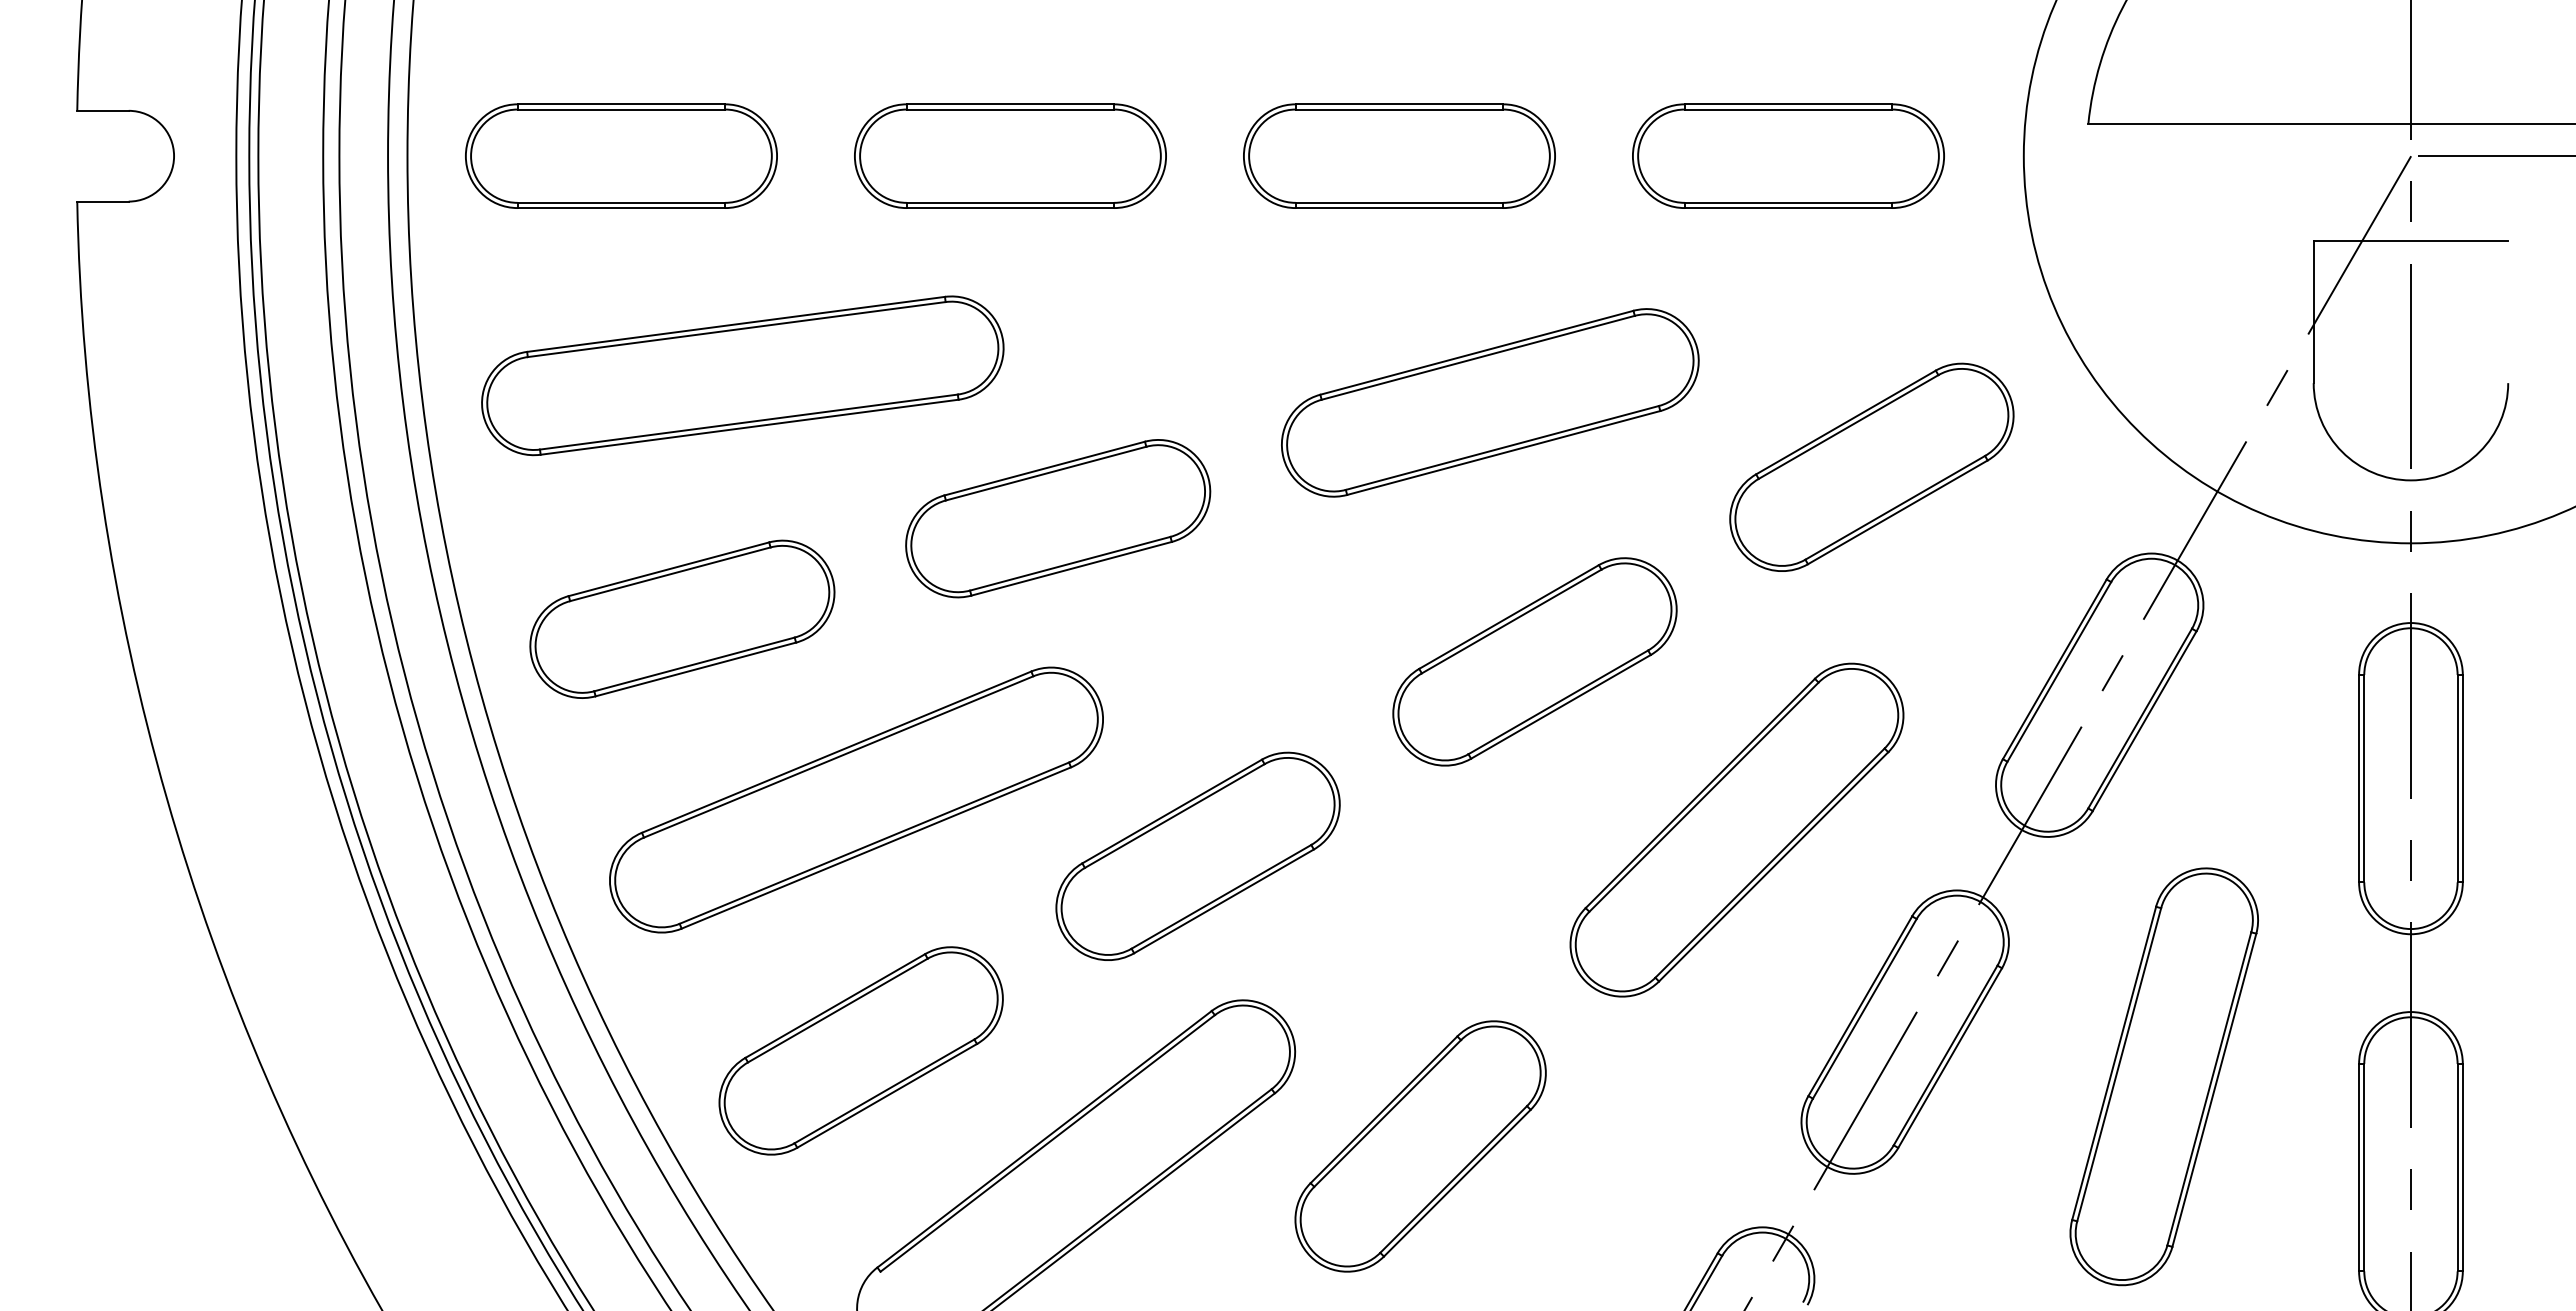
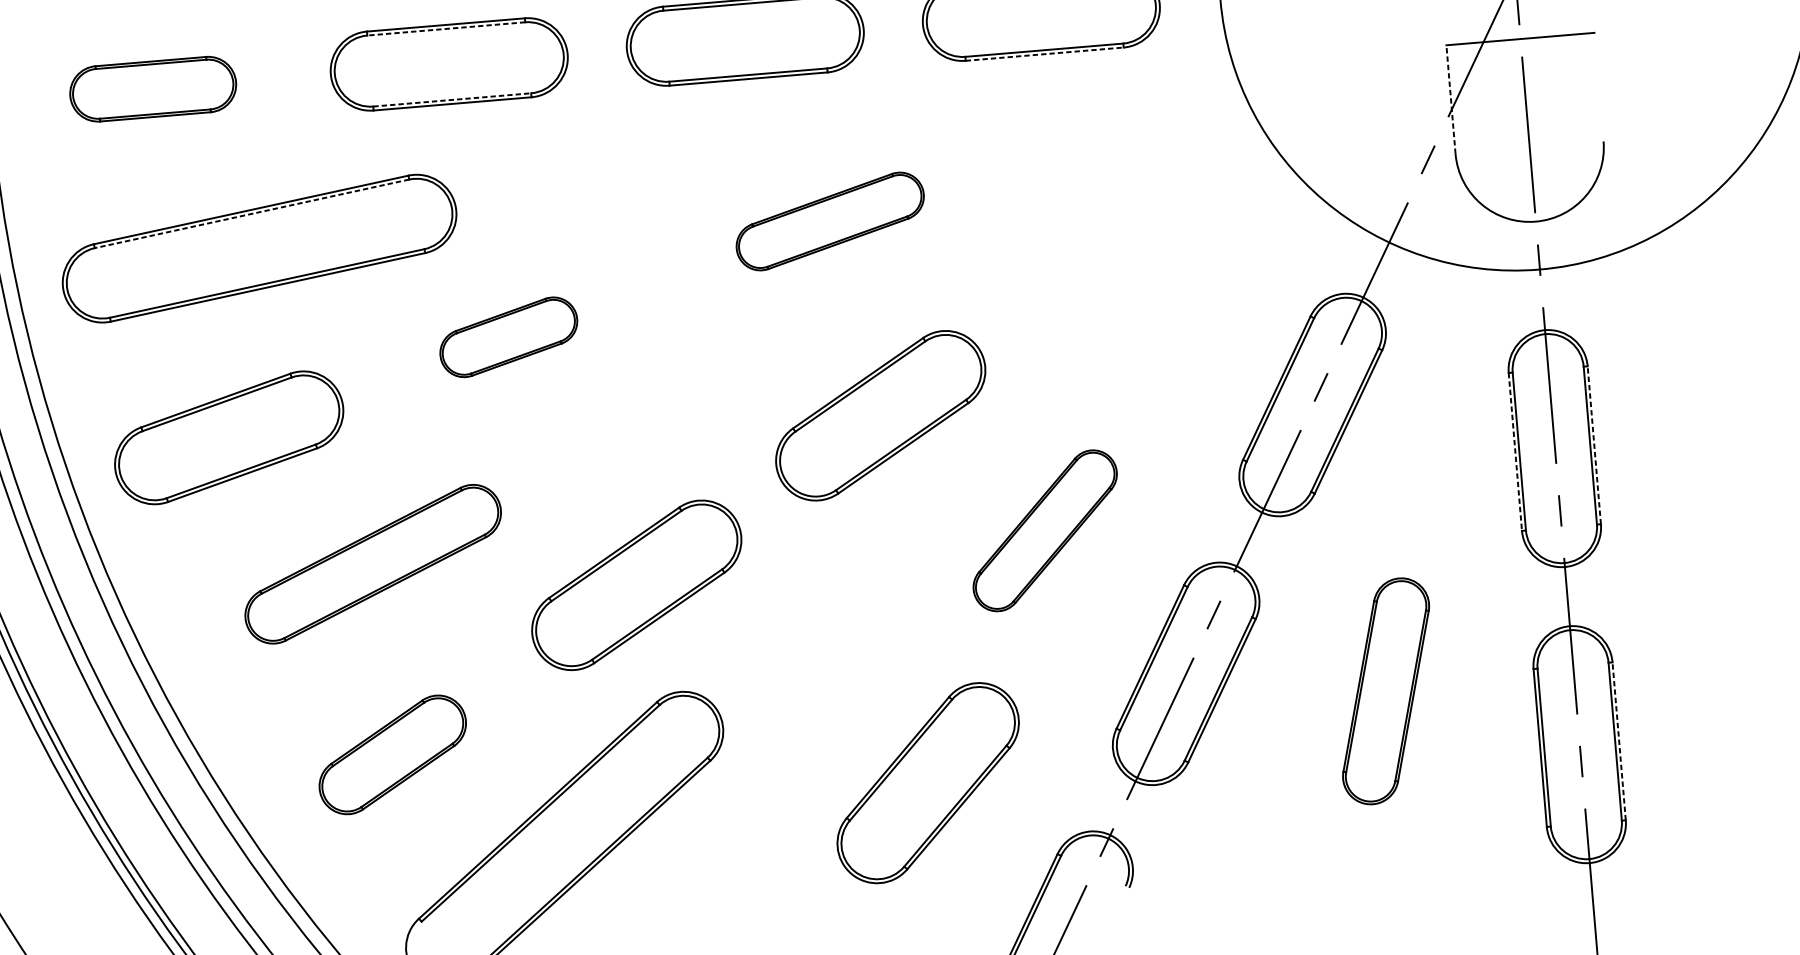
line: (1010, 109) -> (446, 28), solid -> dashed
part: (621, 155) -> (153, 88), size x0.7
line: (1010, 202) -> (452, 99), solid -> dashed
line: (1788, 208) -> (1044, 54), solid -> dashed
line: (2313, 311) -> (1450, 99), solid -> dashed
line: (736, 329) -> (251, 213), solid -> dashed
part: (1490, 402) -> (830, 221), size x0.6
part: (1871, 466) -> (1124, 245), removed
part: (1058, 518) -> (508, 337), size x0.6
line: (2359, 778) -> (1515, 451), solid -> dashed
line: (2462, 778) -> (1594, 445), solid -> dashed
part: (856, 799) -> (373, 563), size x0.7
part: (1736, 829) -> (1044, 530), size x0.6
part: (860, 1050) -> (392, 754), size x0.7
part: (2163, 1076) -> (1385, 691), size x0.7
part: (1420, 1146) -> (928, 783), moved
line: (2462, 1167) -> (1618, 741), solid -> dashed

